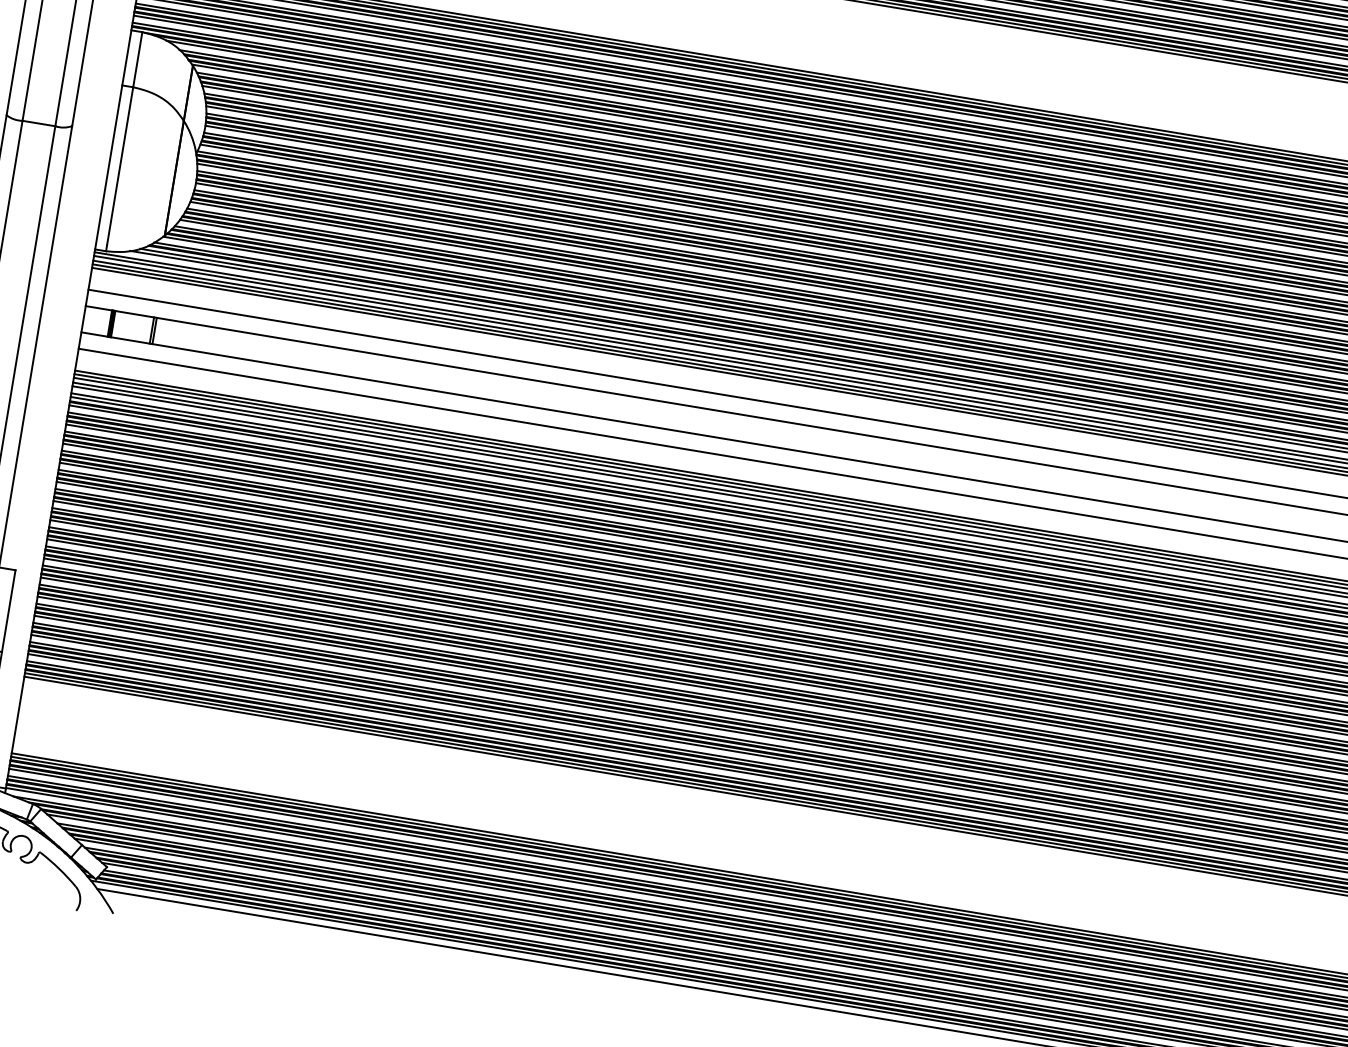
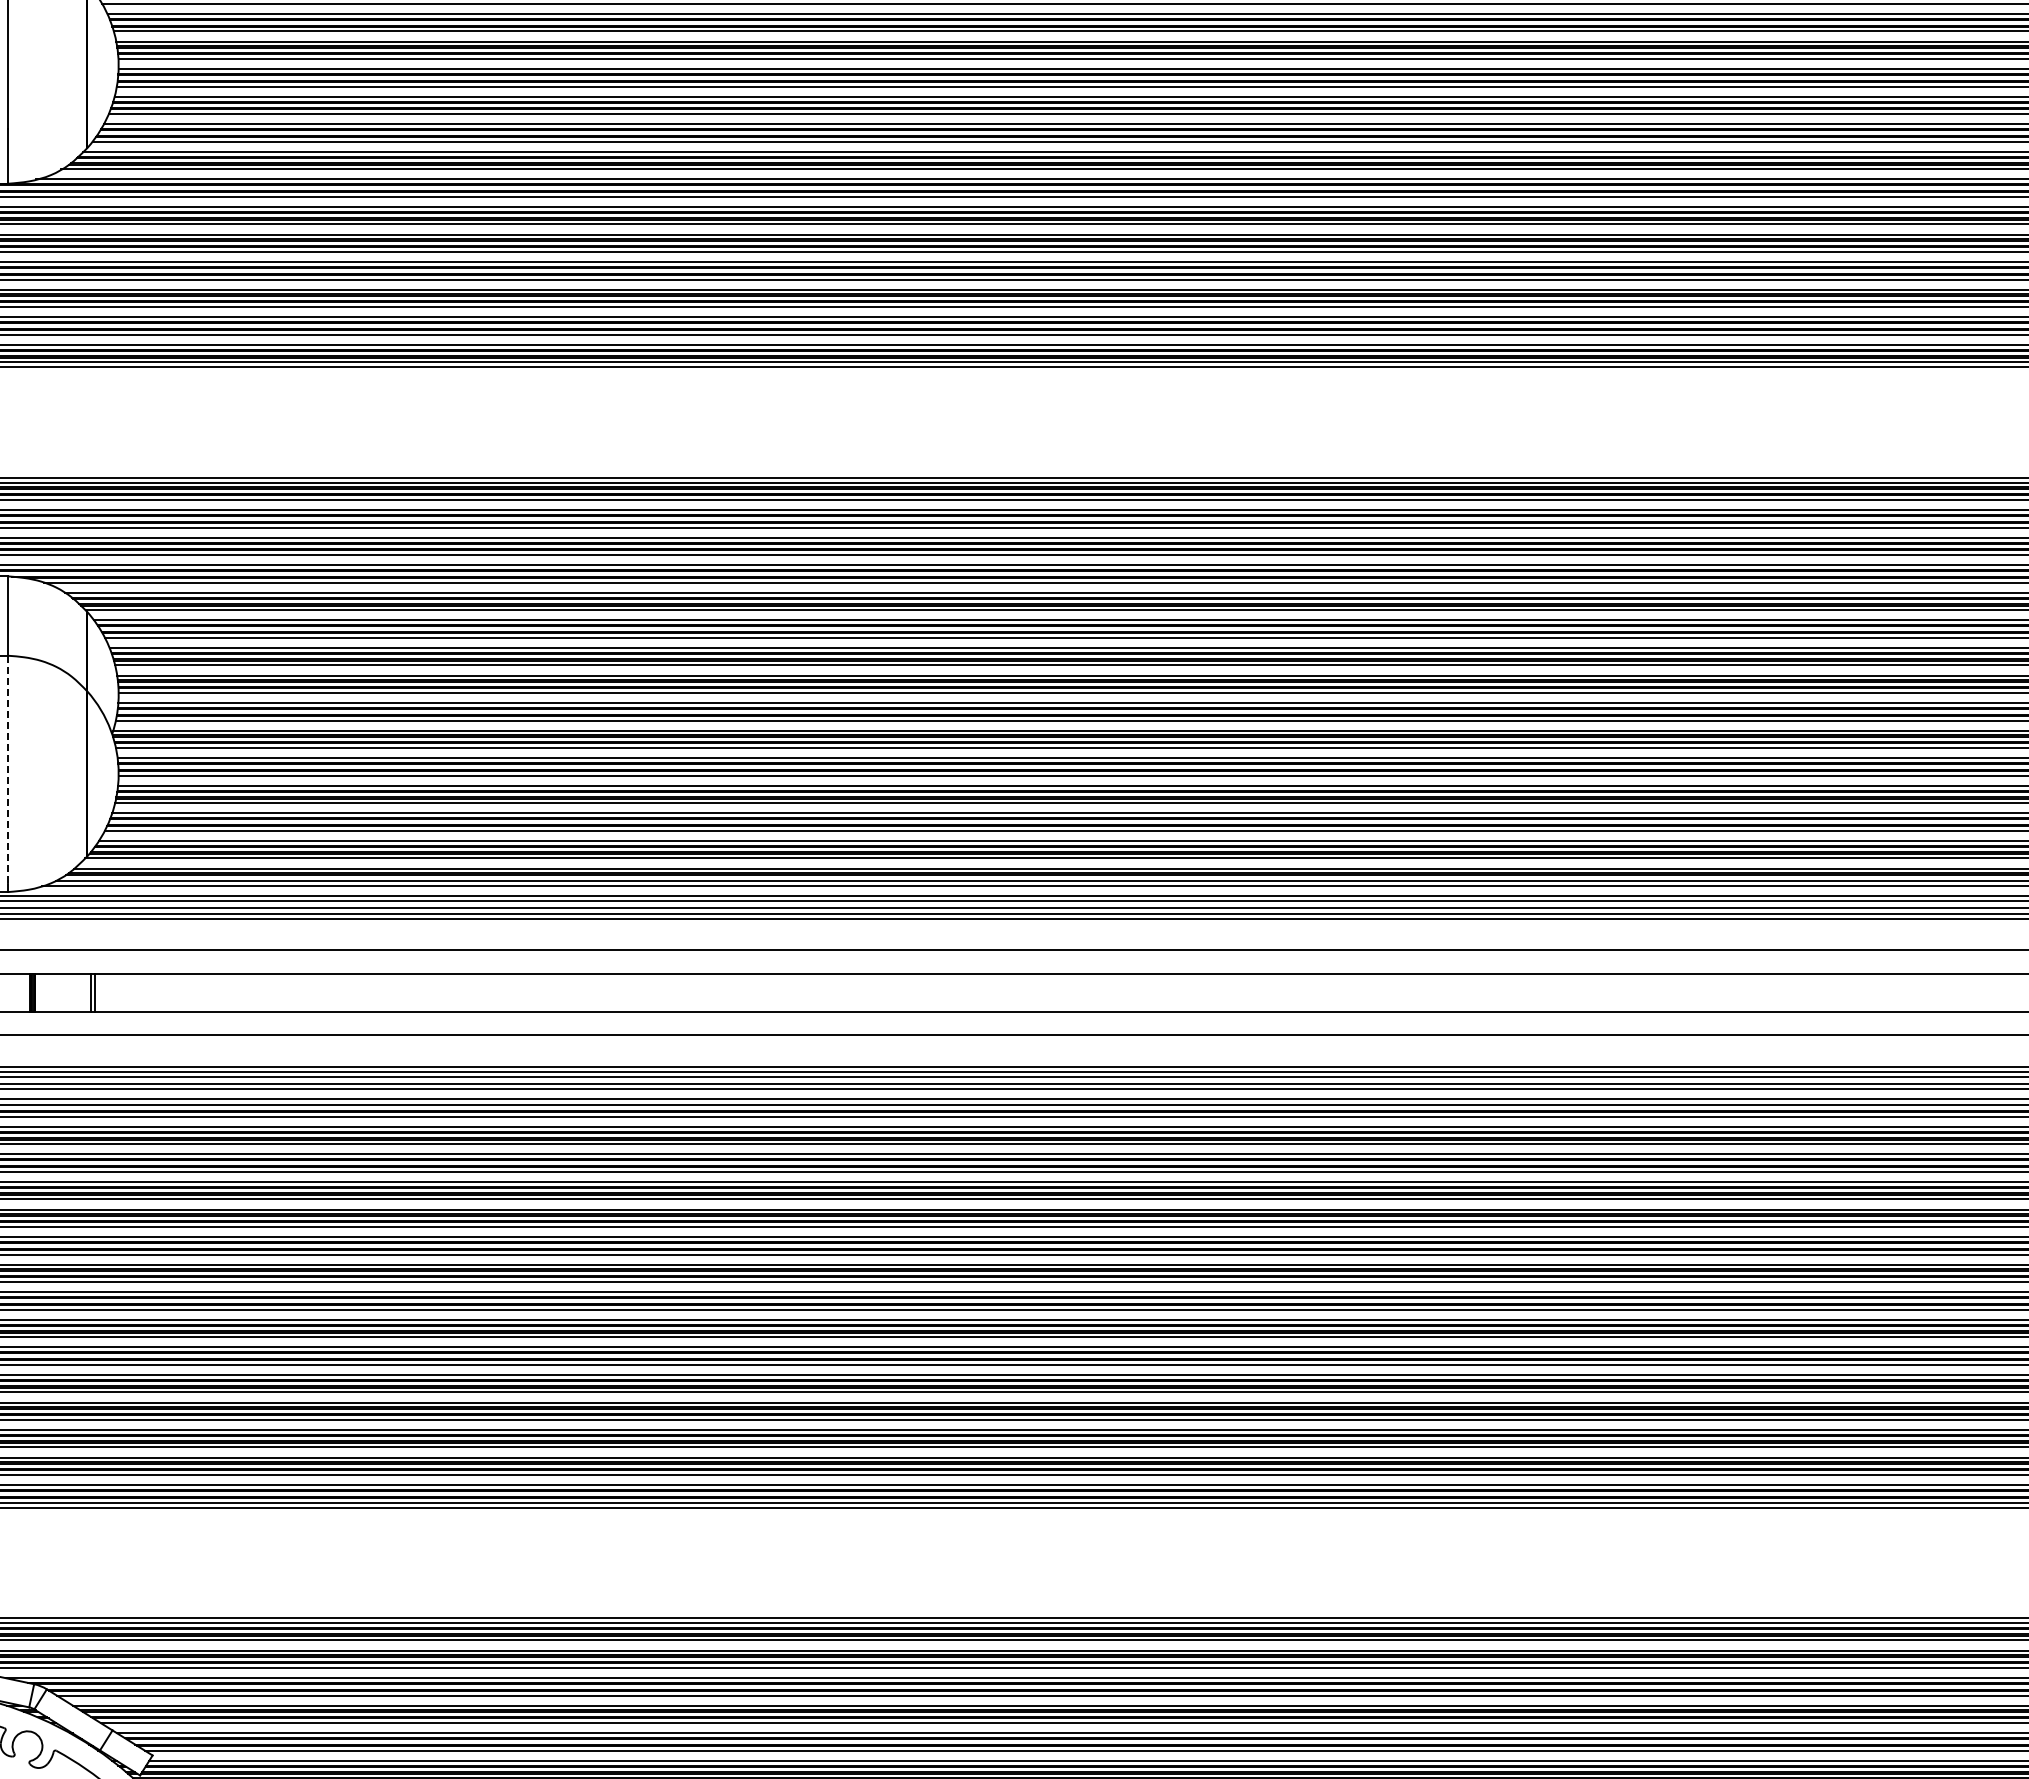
line: (120, 166) -> (8, 769), solid -> dashed

